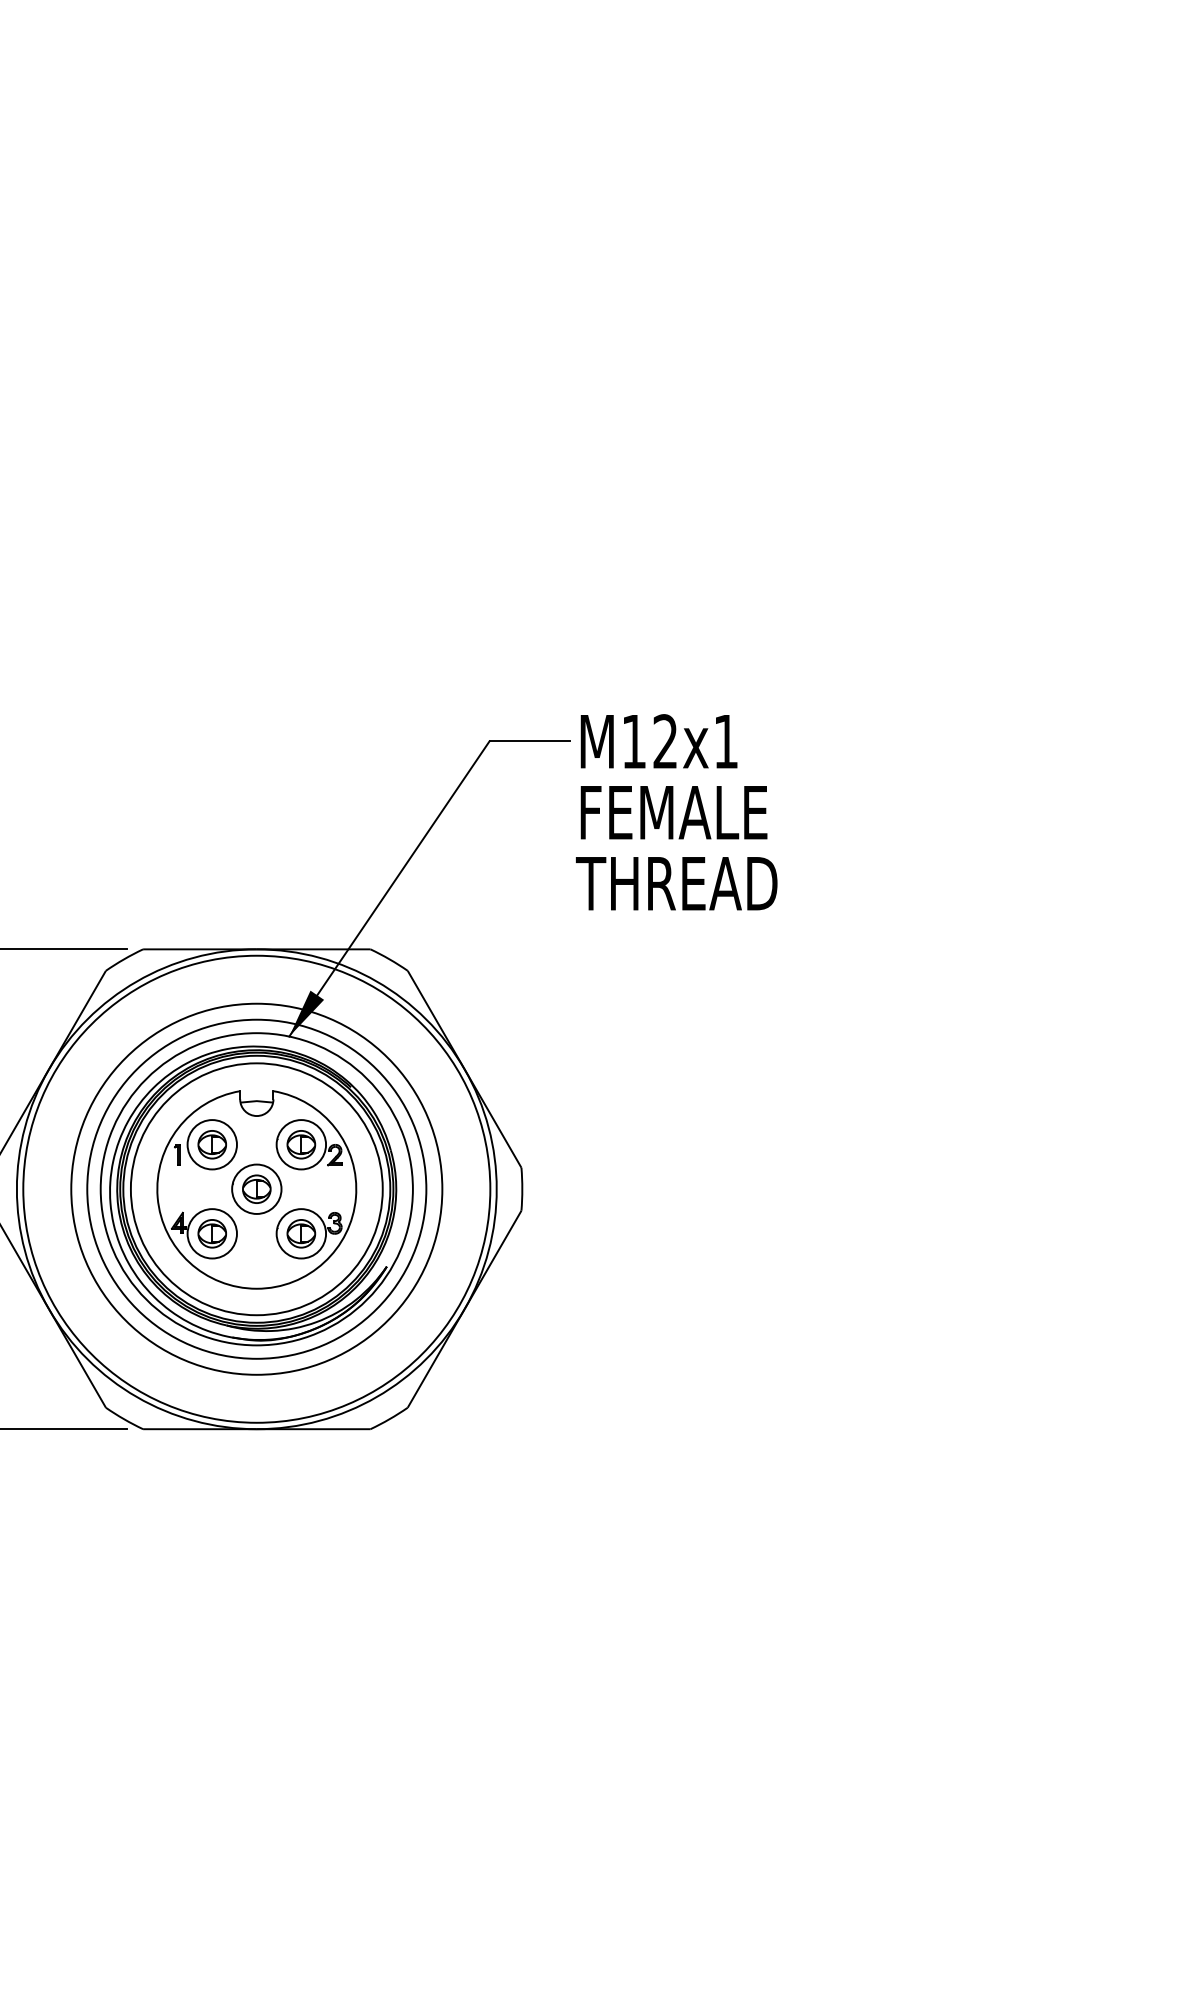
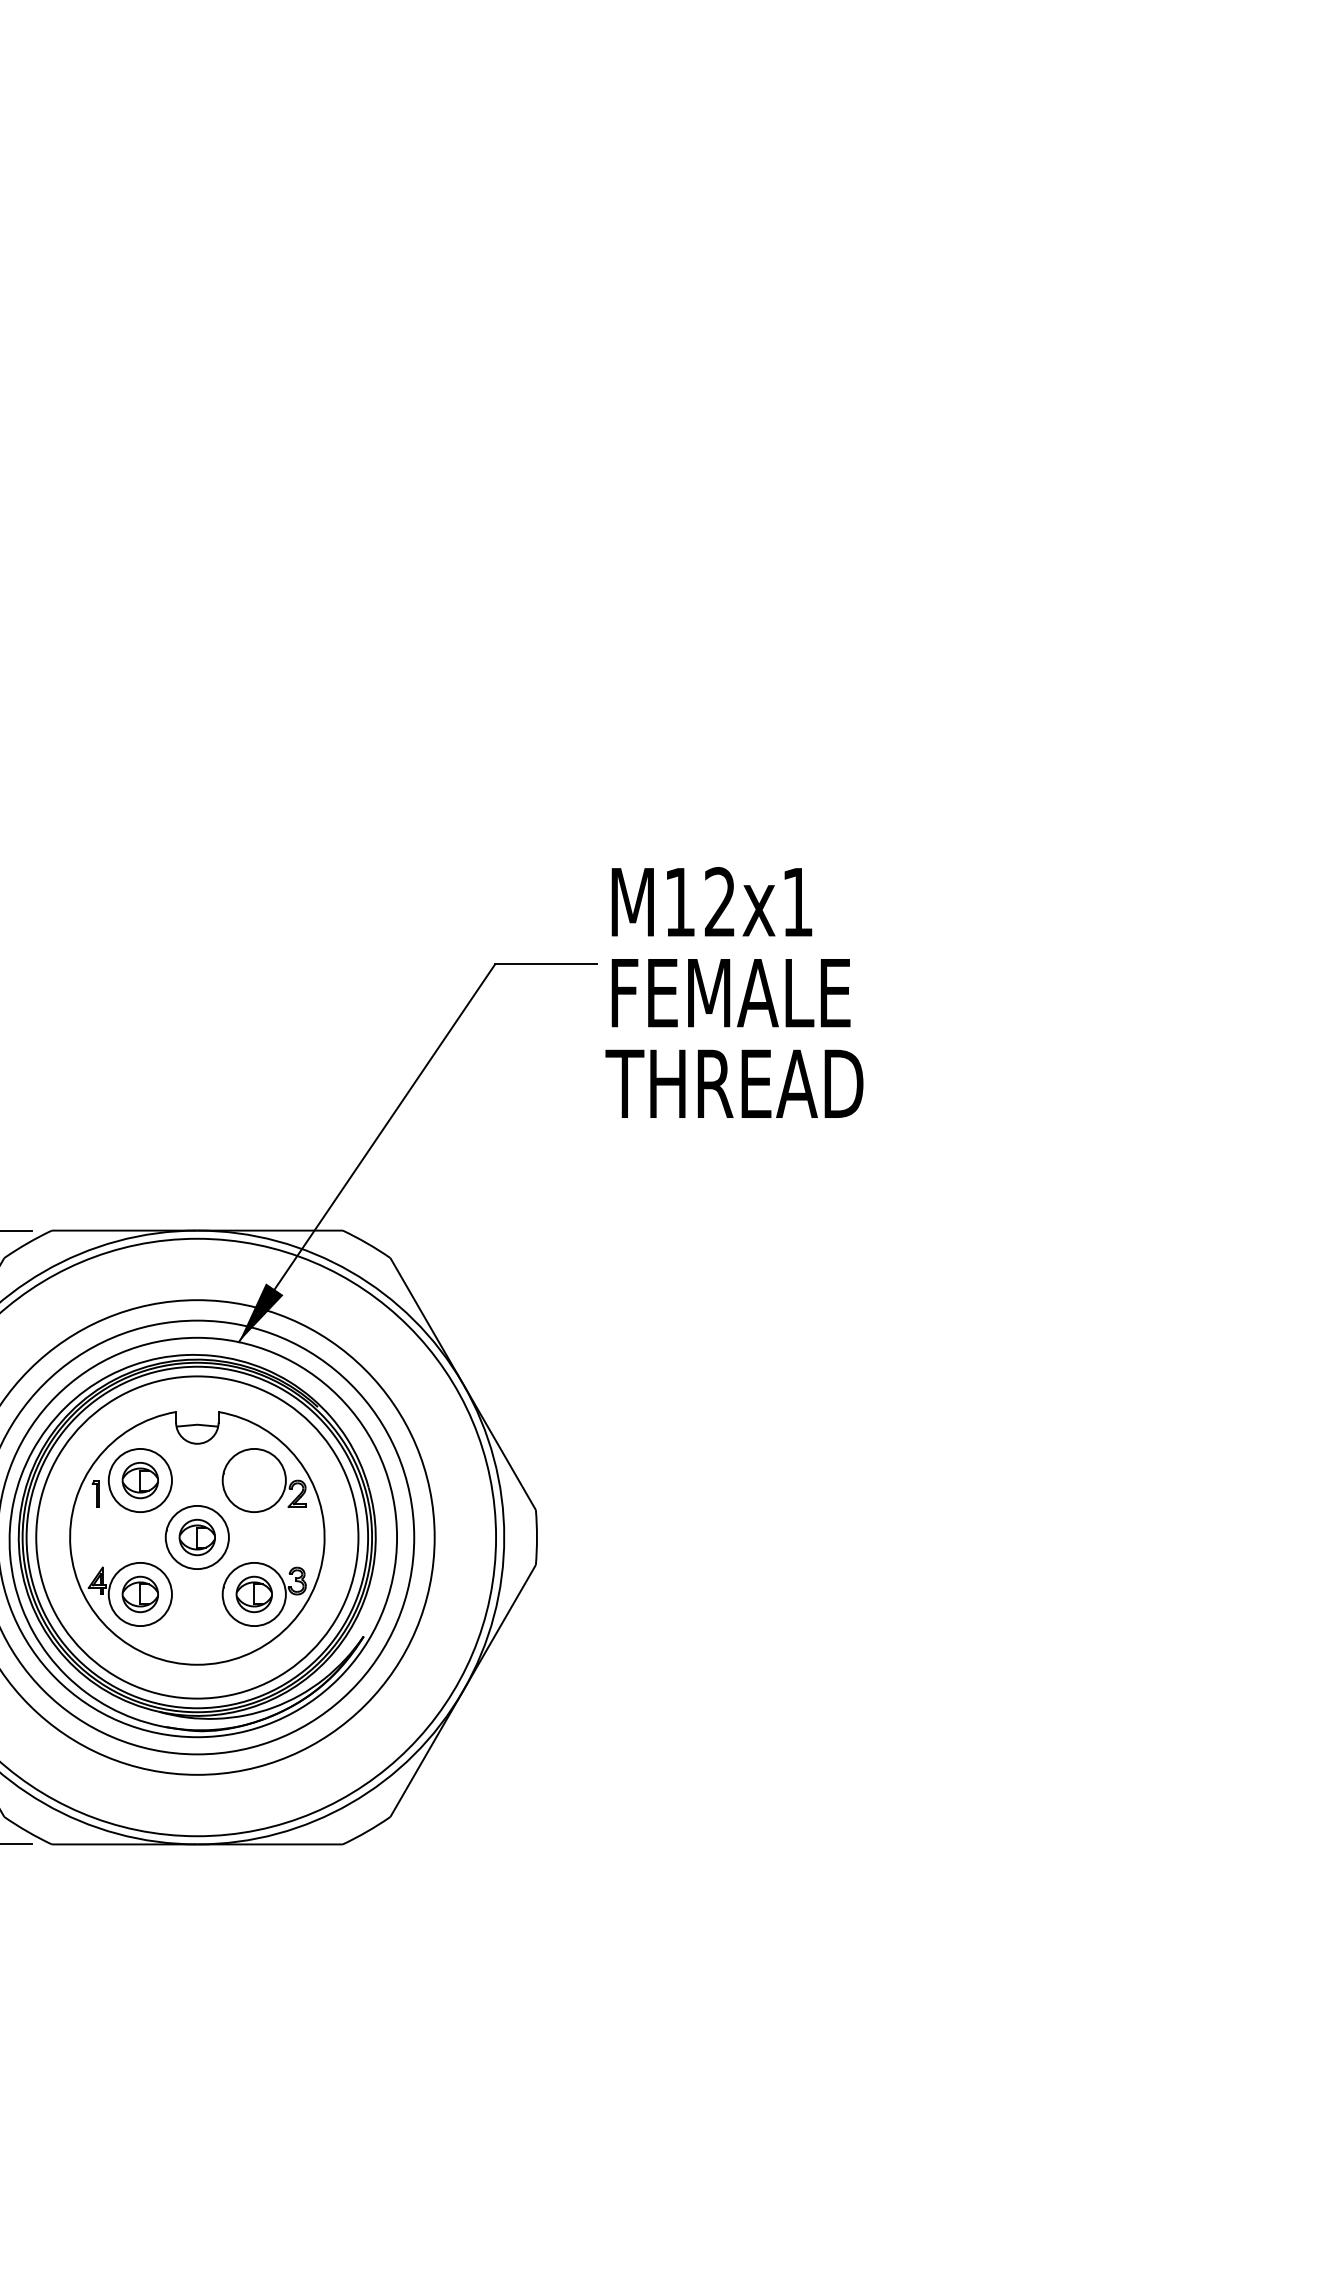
text: (676, 812) -> (734, 992), moved
part: (301, 1144) -> (254, 1480), removed

